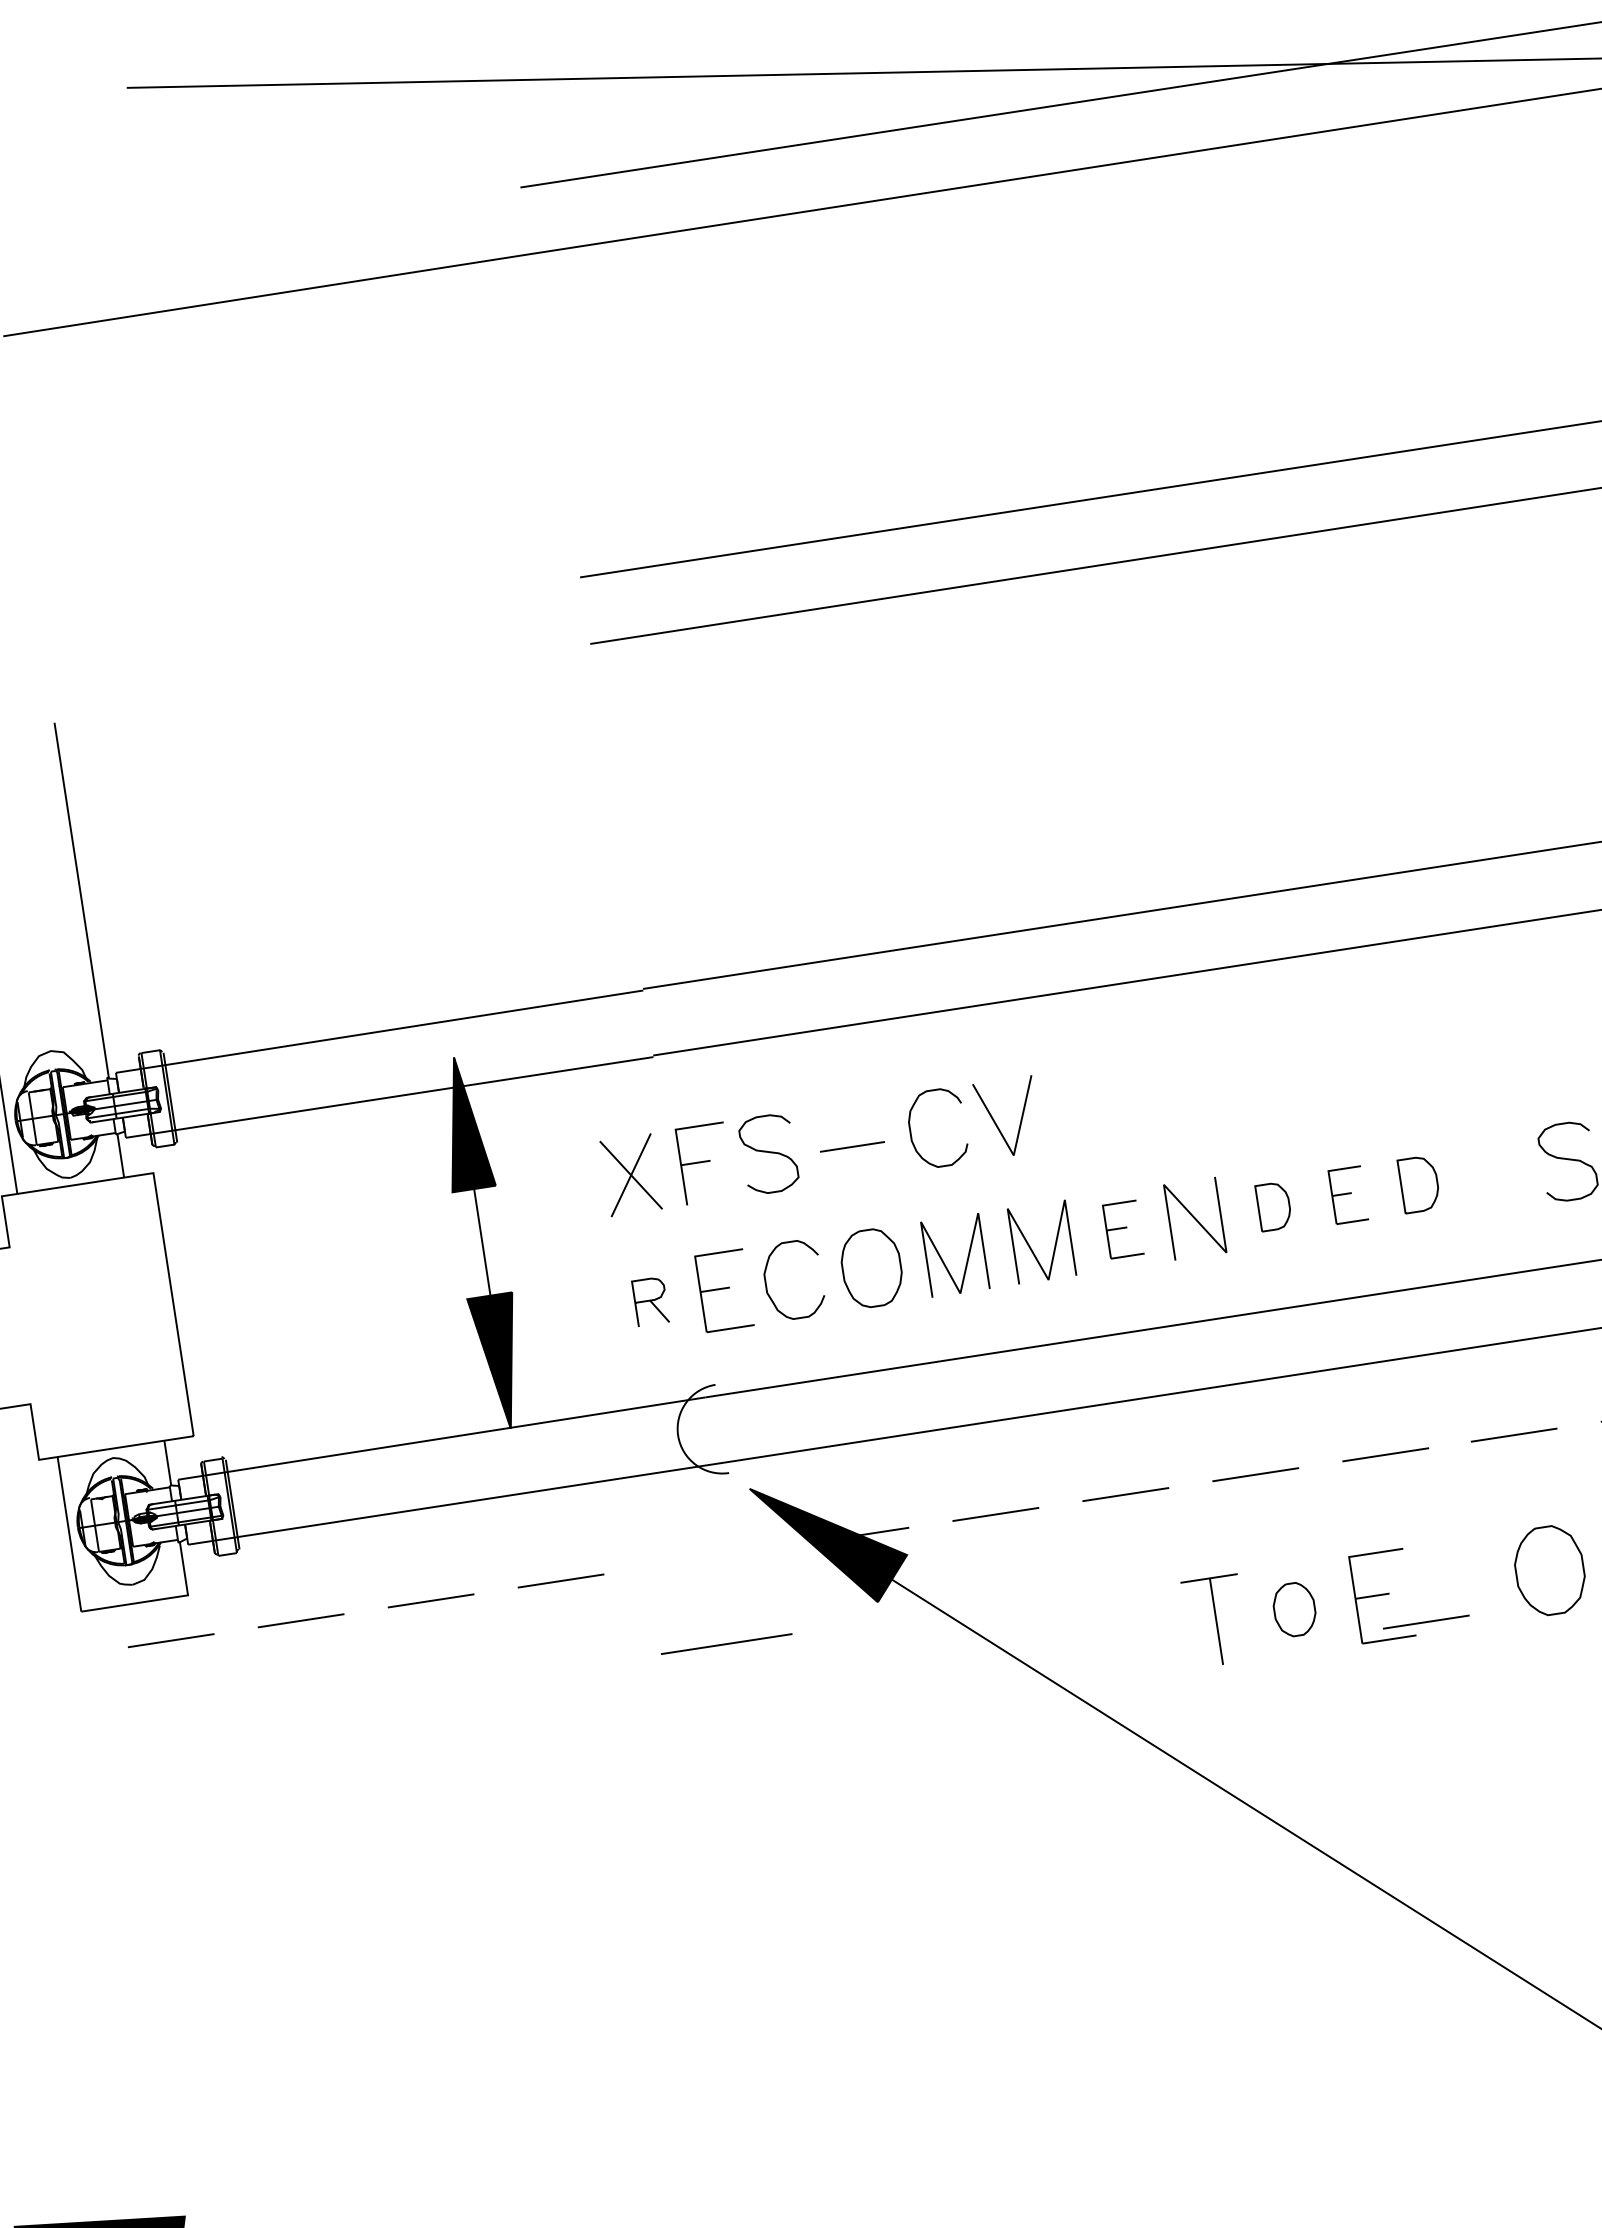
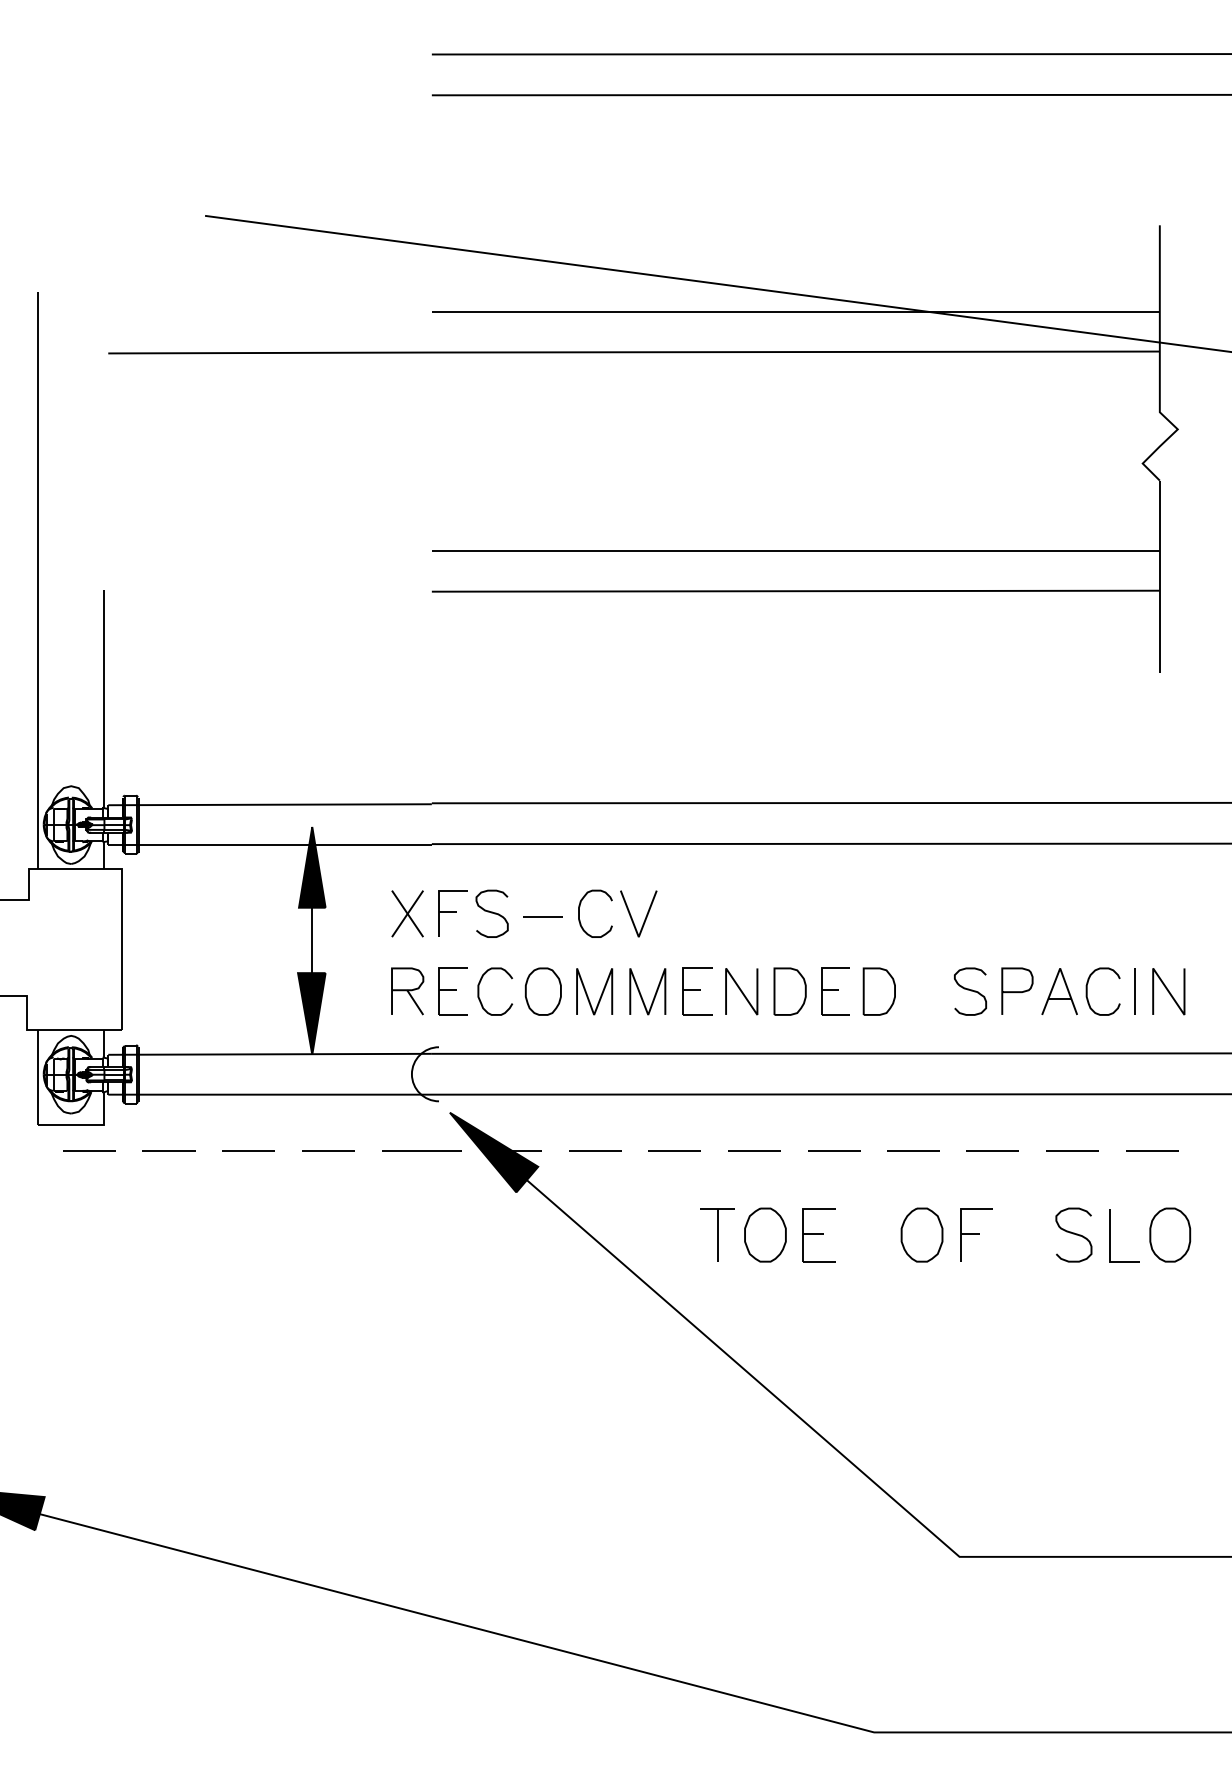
part: (1418, 1184) -> (878, 991), size x1.43
part: (1348, 1195) -> (835, 991), size x1.43
part: (1273, 1206) -> (789, 991), size x1.67
part: (1123, 1229) -> (697, 991), size x1.43
part: (650, 1301) -> (407, 991), size x1.67
part: (1294, 1608) -> (765, 1234), size x1.67
line: (1426, 1621) -> (843, 1254), removed
line: (725, 1643) -> (421, 1150), moved

